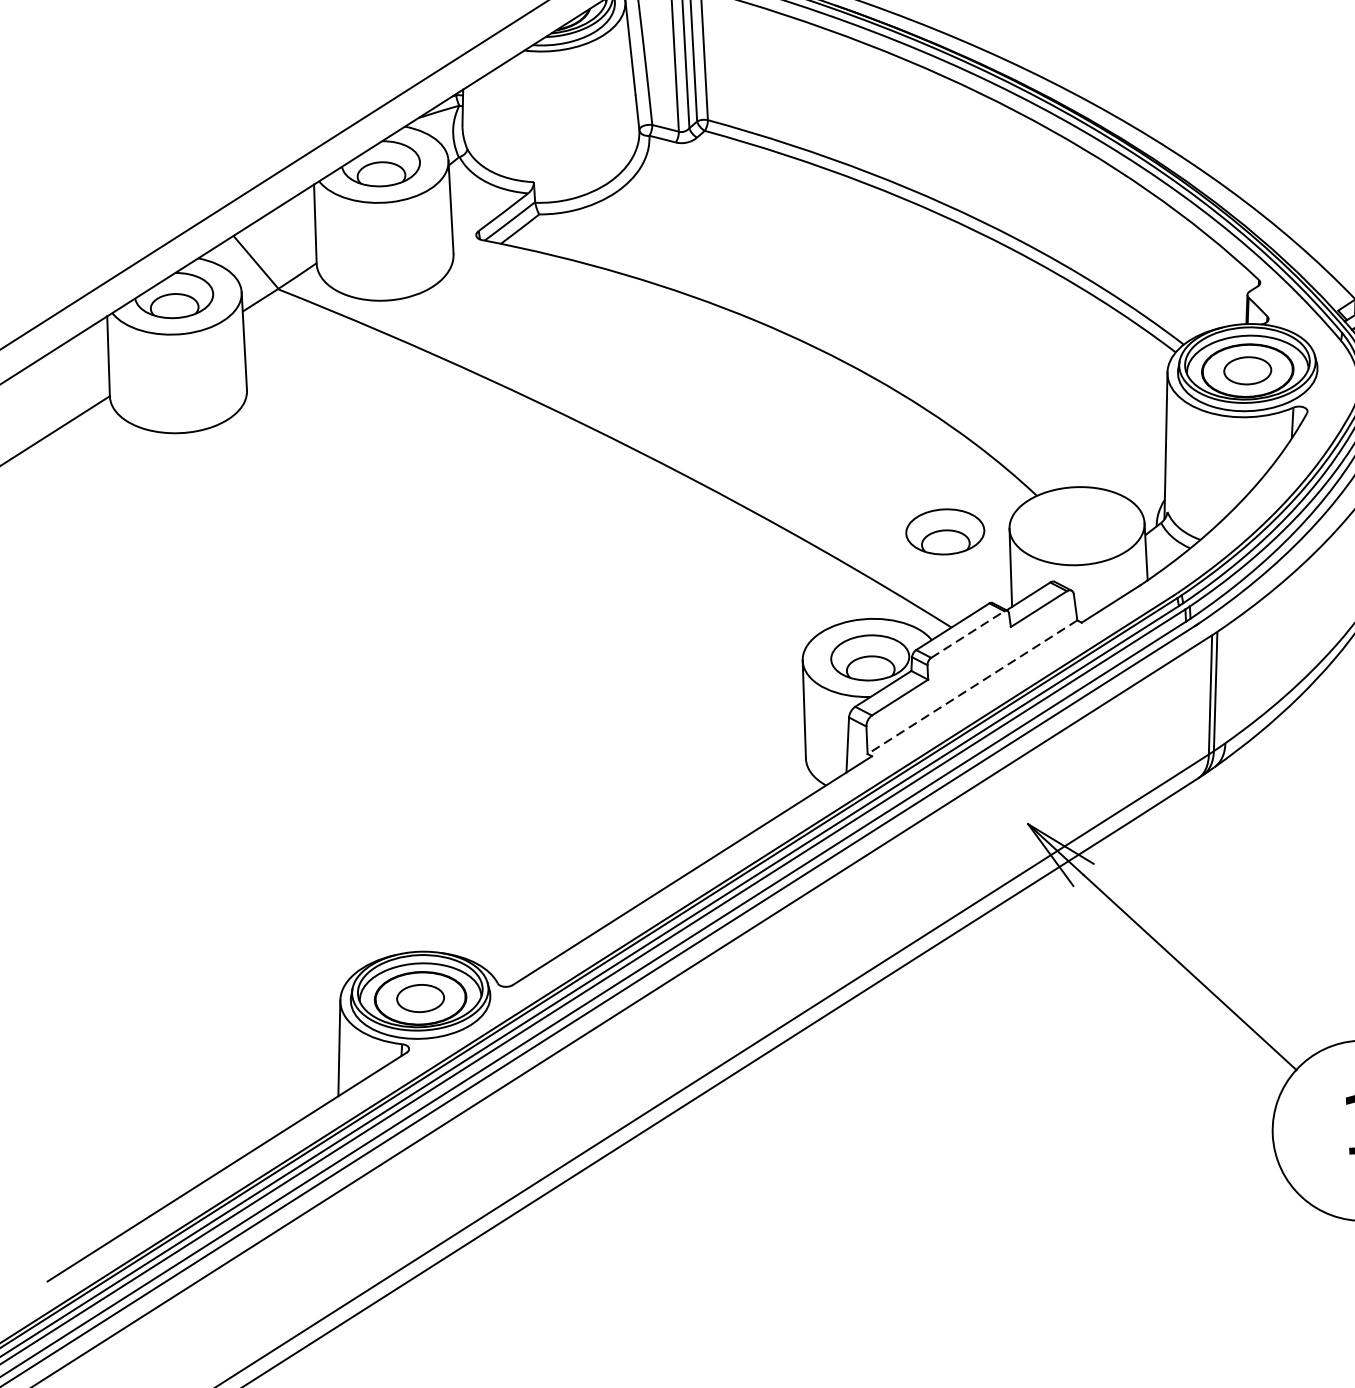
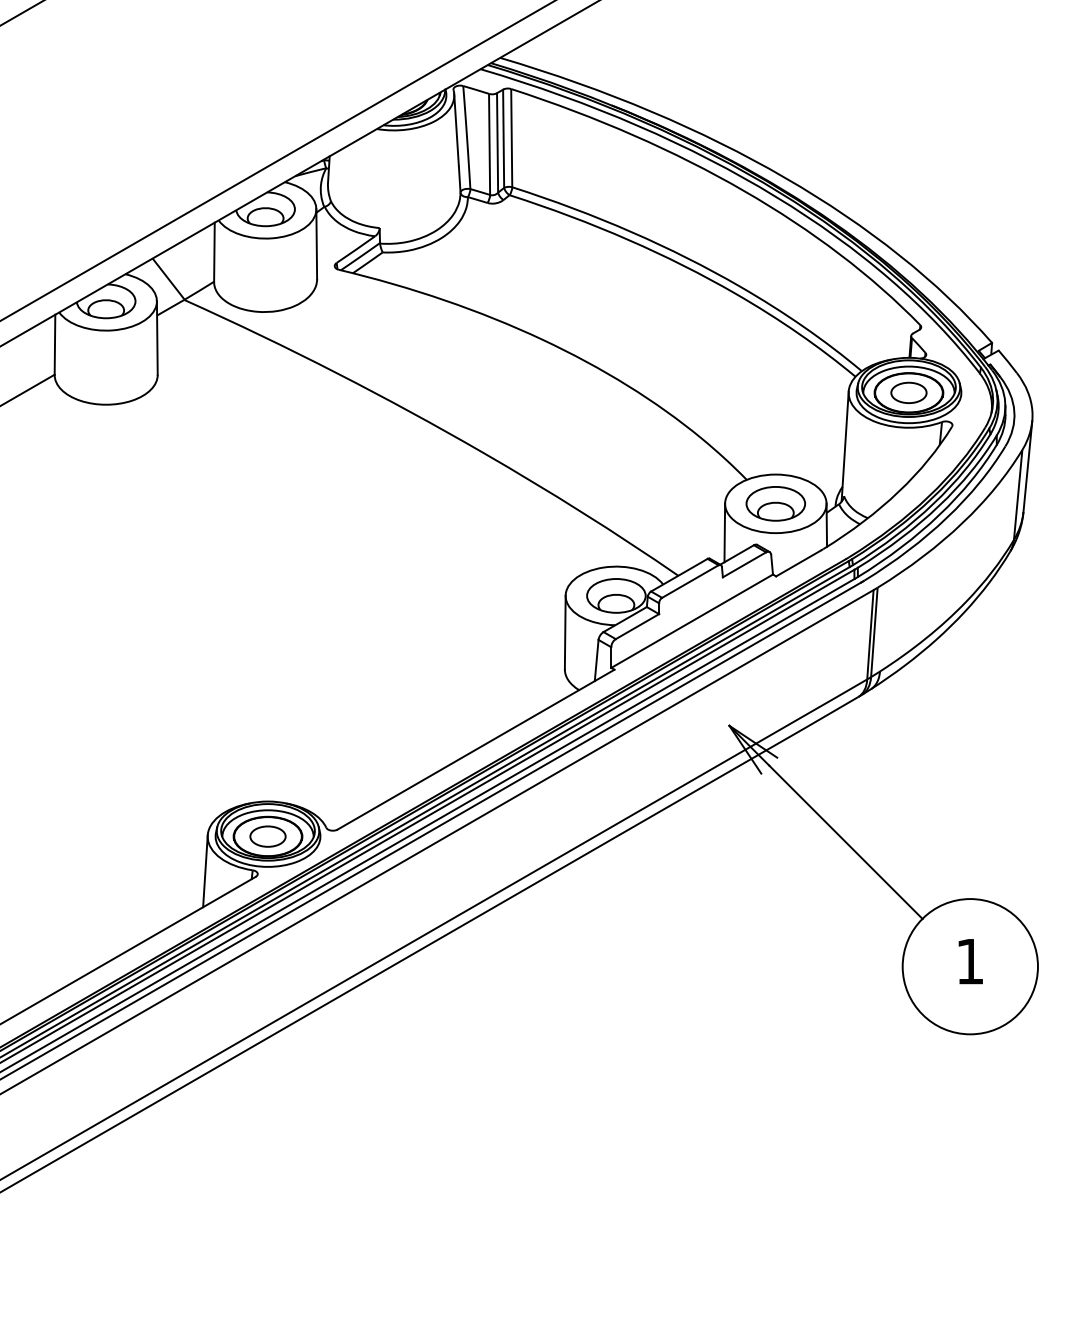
part: (944, 531) -> (775, 503), moved
line: (968, 634) -> (690, 581), dashed -> solid
line: (971, 687) -> (691, 621), dashed -> solid

